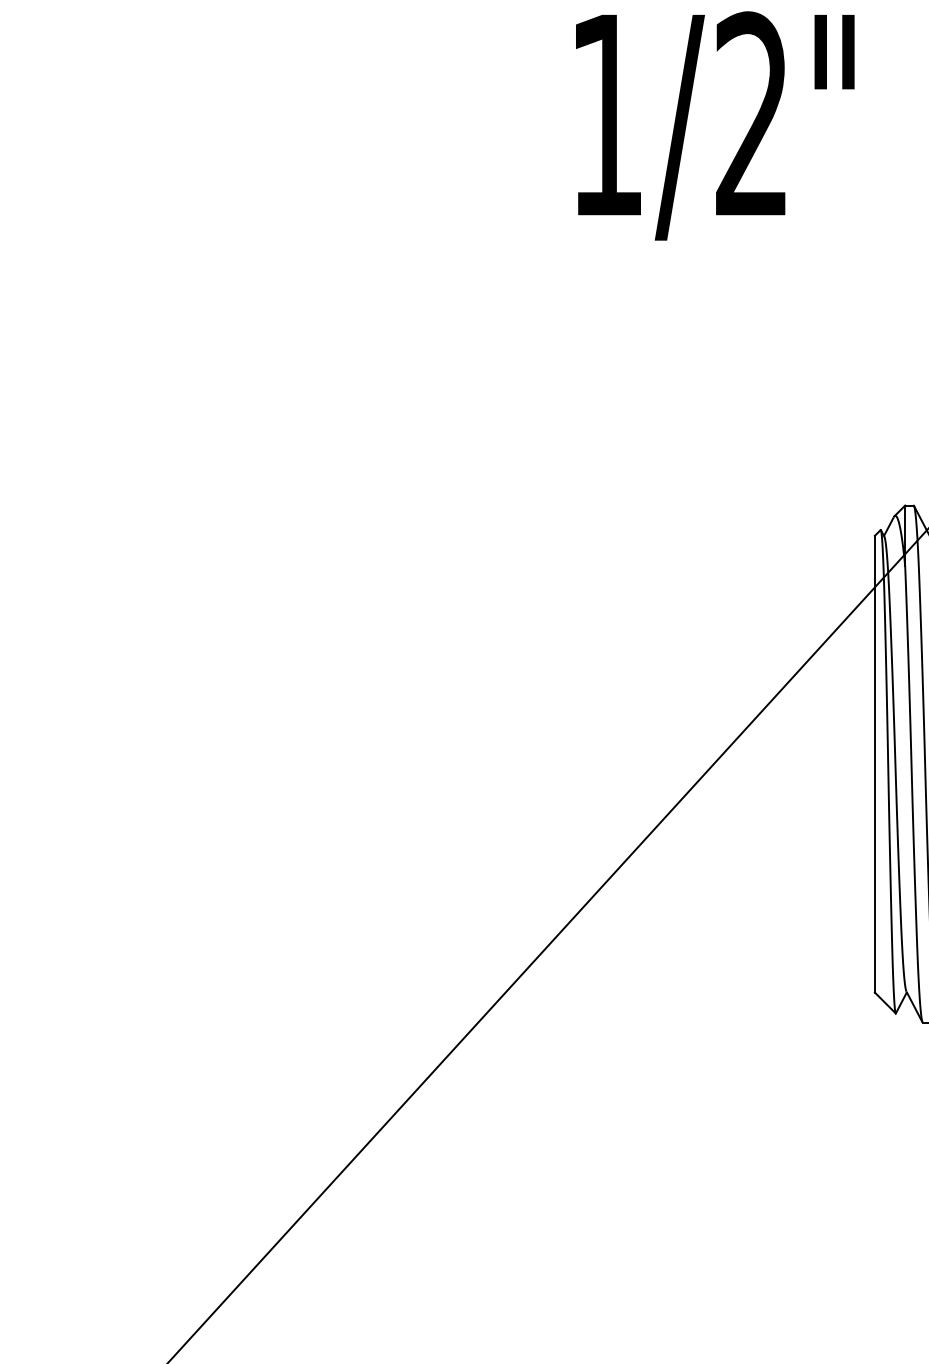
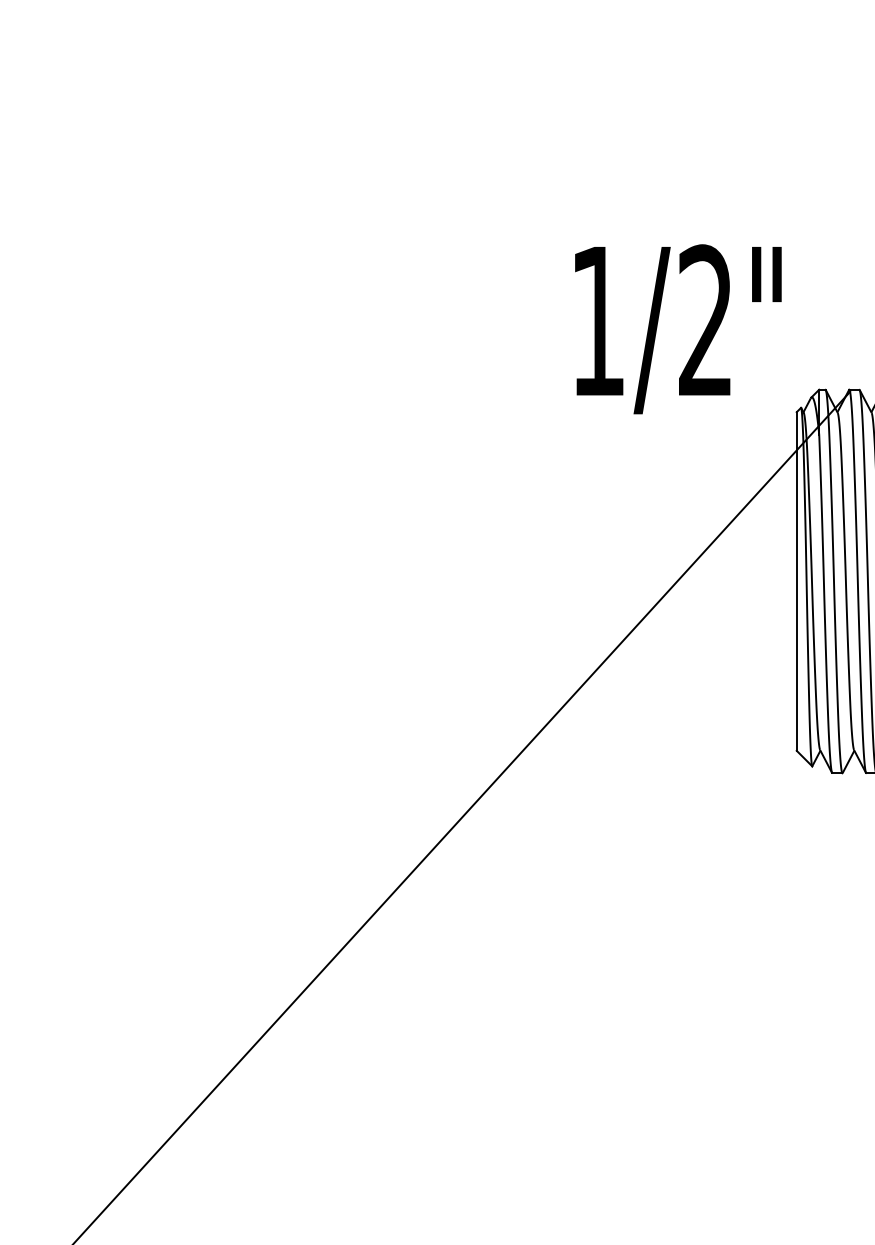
text: (715, 126) -> (678, 329), moved

